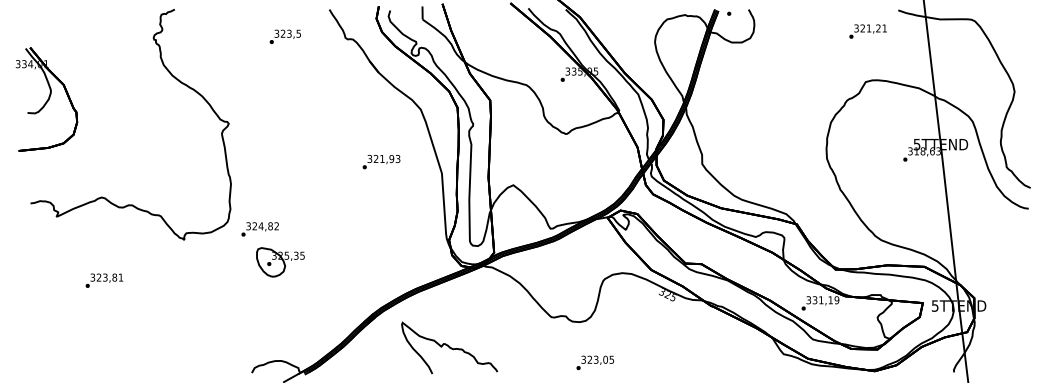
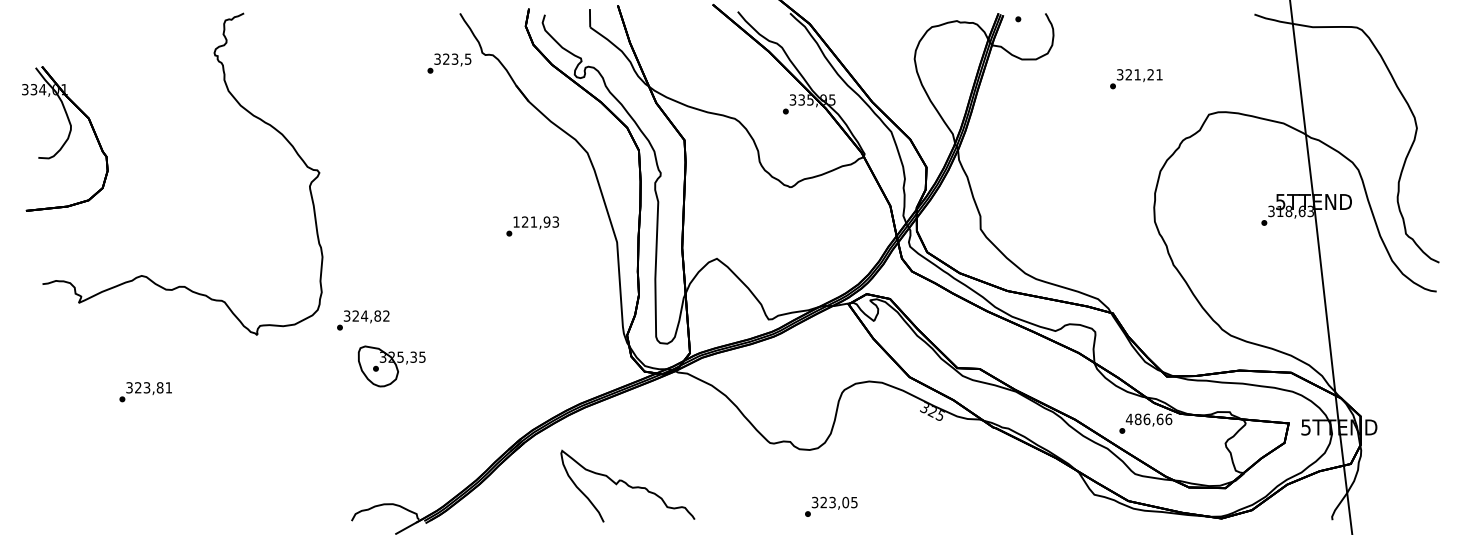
text: (868, 31) -> (1136, 79), moved
text: (285, 36) -> (449, 63), moved
text: (369, 158) -> (516, 221), 321,93 -> 121,93
text: (822, 300) -> (1148, 419), 331,19 -> 486,66

